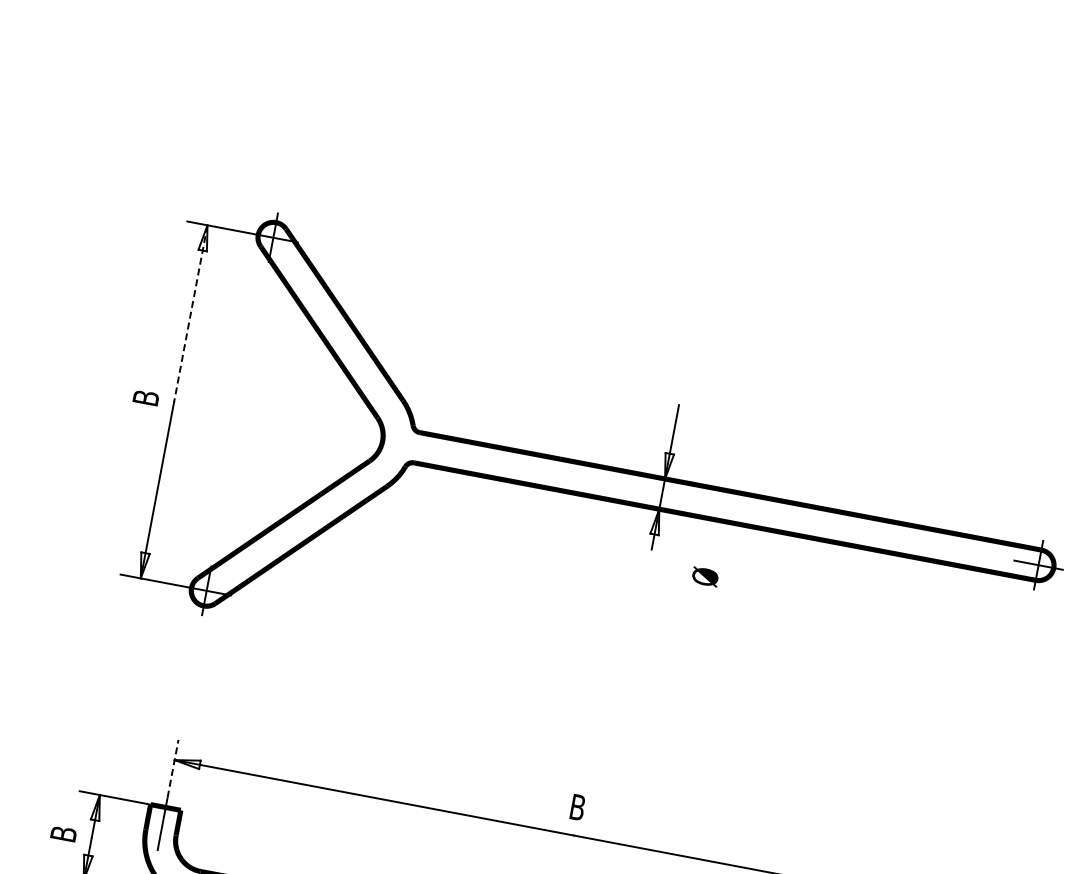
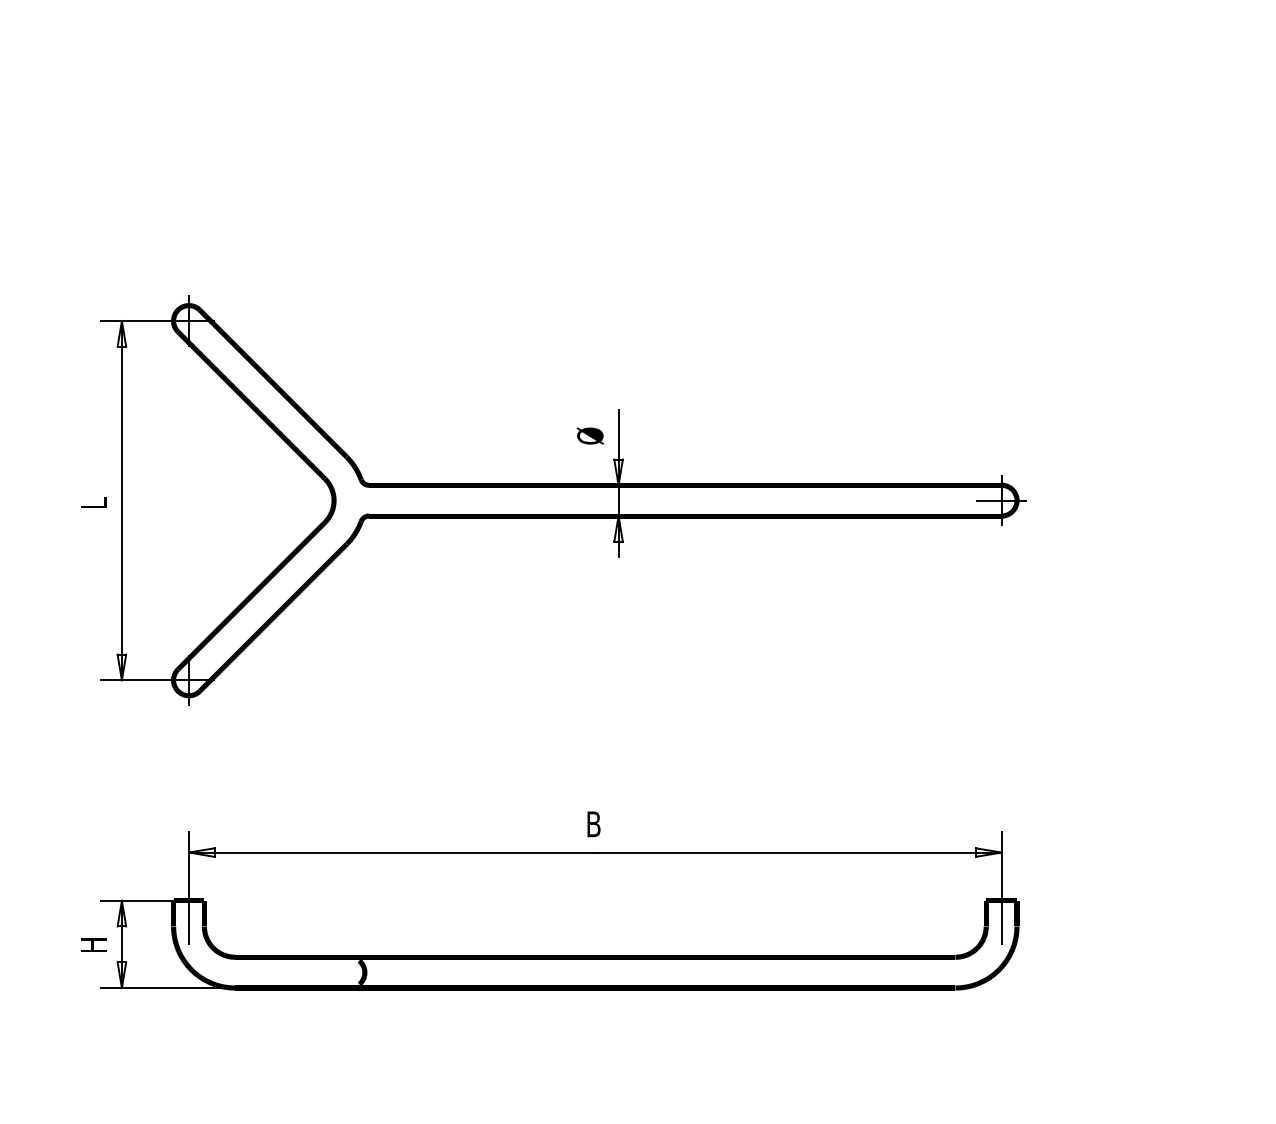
line: (190, 313) -> (121, 410), dashed -> solid
text: (146, 397) -> (93, 501), B -> L
text: (704, 576) -> (589, 435), moved
line: (172, 767) -> (188, 860), dashed -> solid
text: (63, 833) -> (93, 945), B -> H

